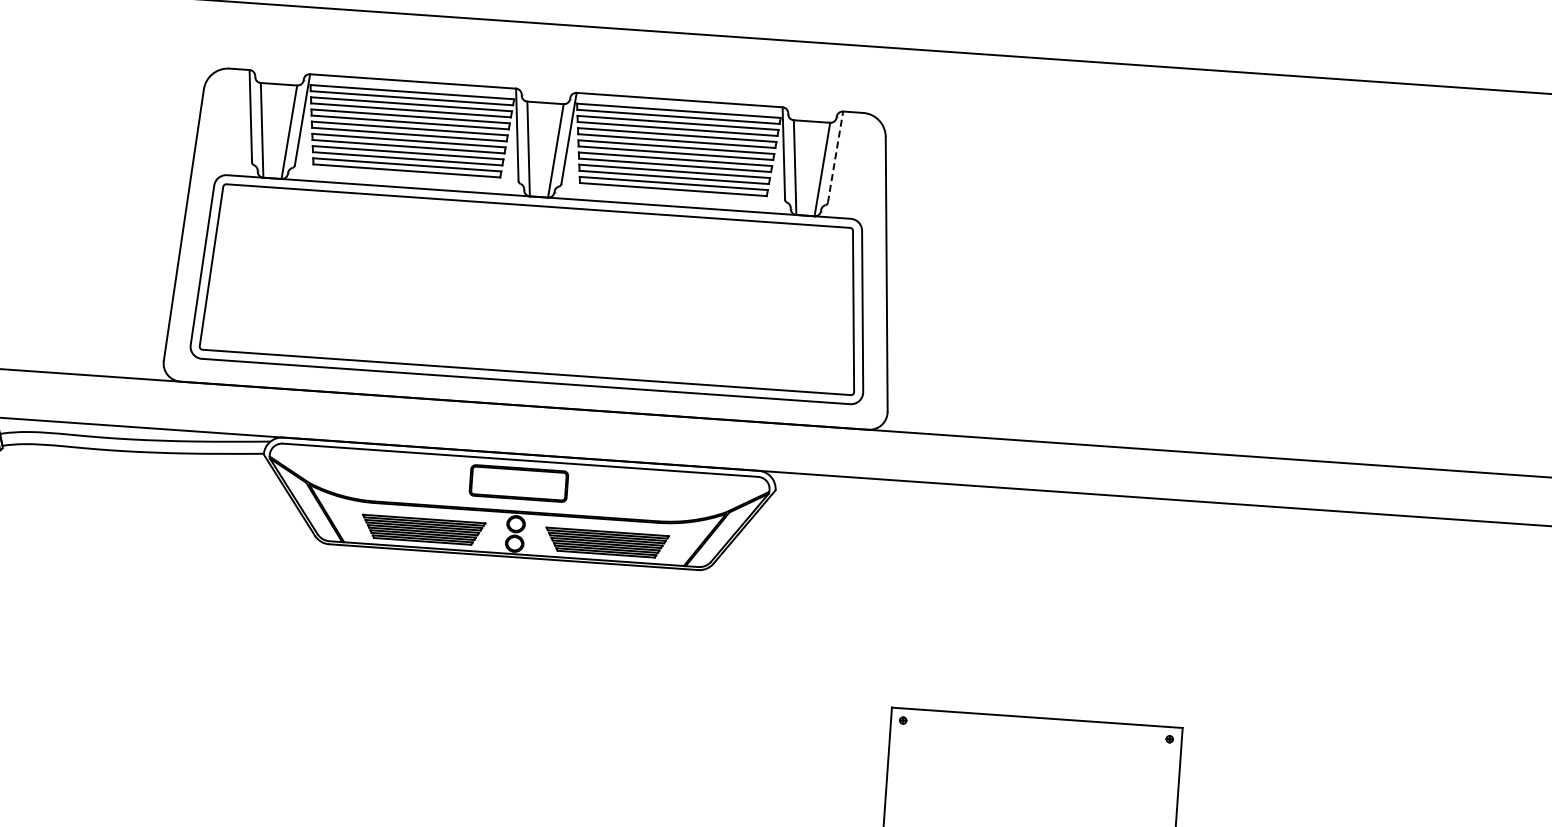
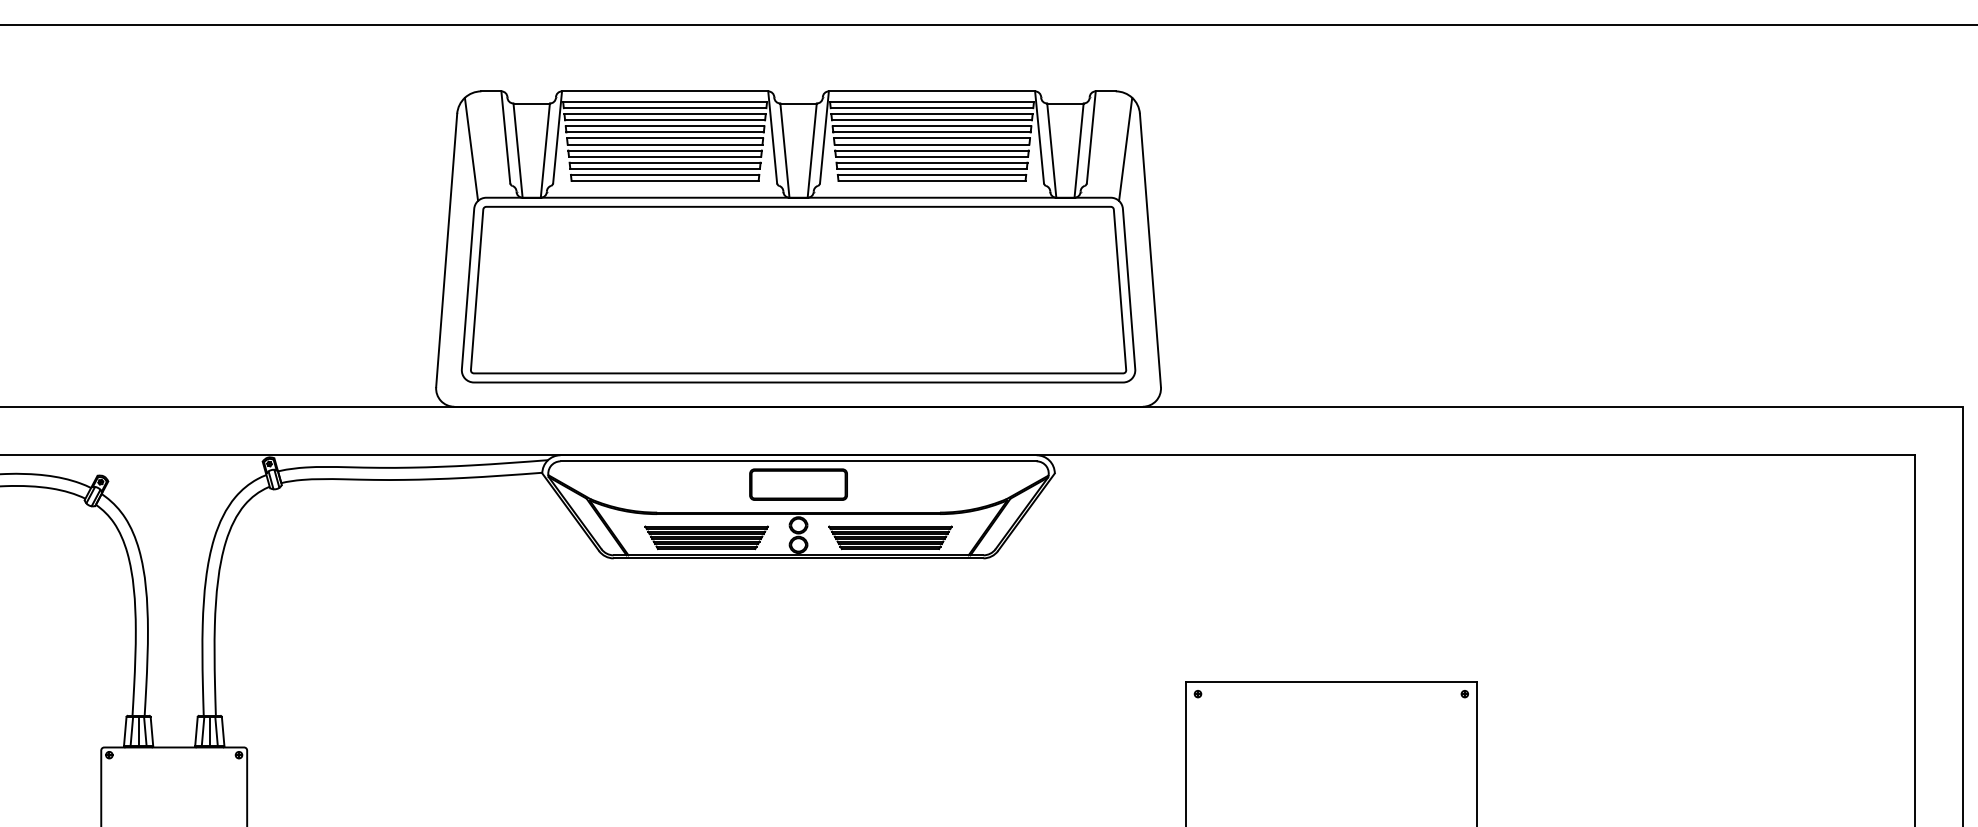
line: (215, 124) -> (471, 148), added
line: (835, 156) -> (1091, 136), dashed -> solid
line: (868, 170) -> (1125, 148), added

